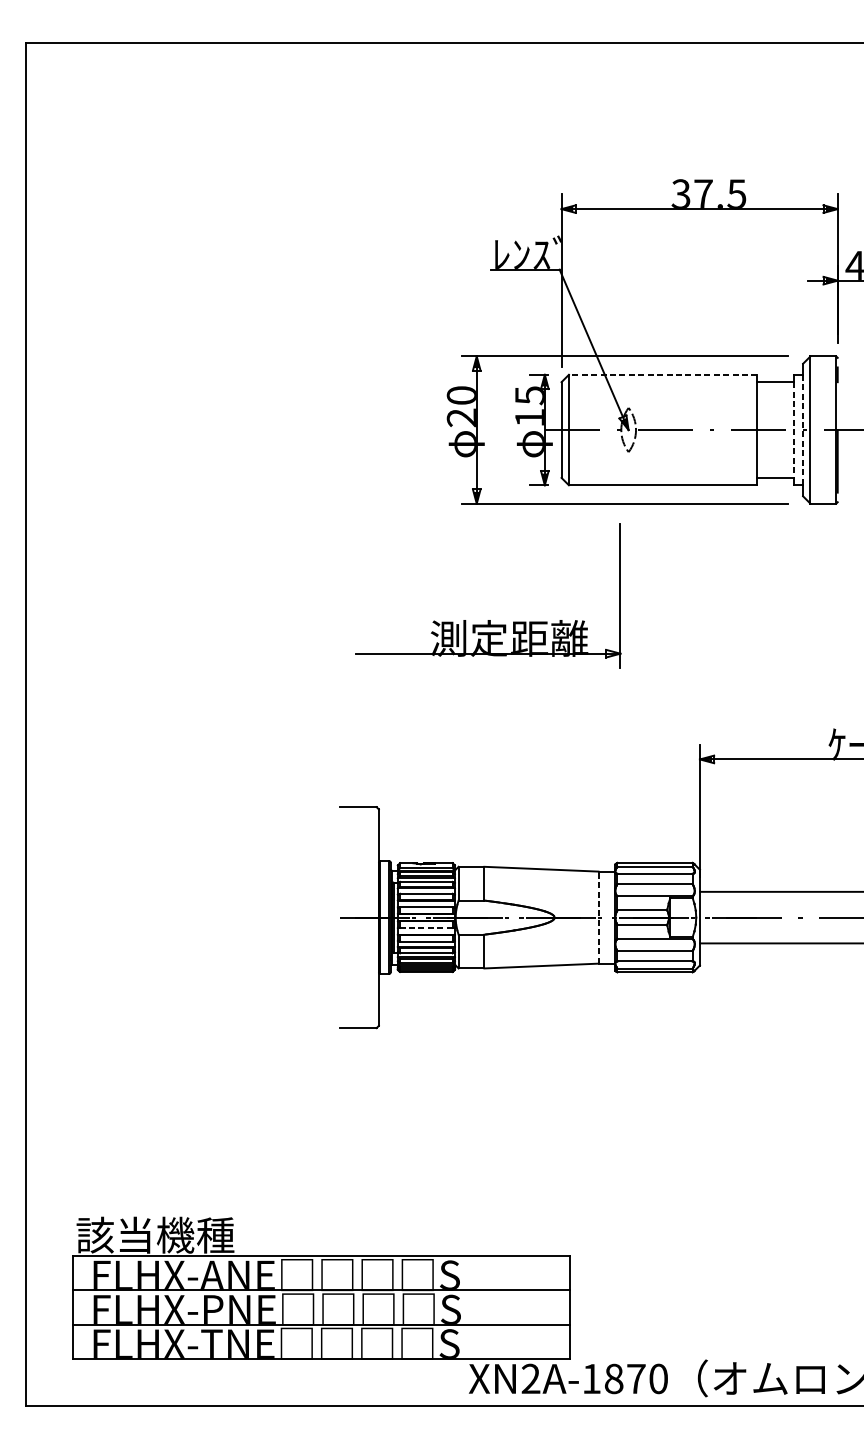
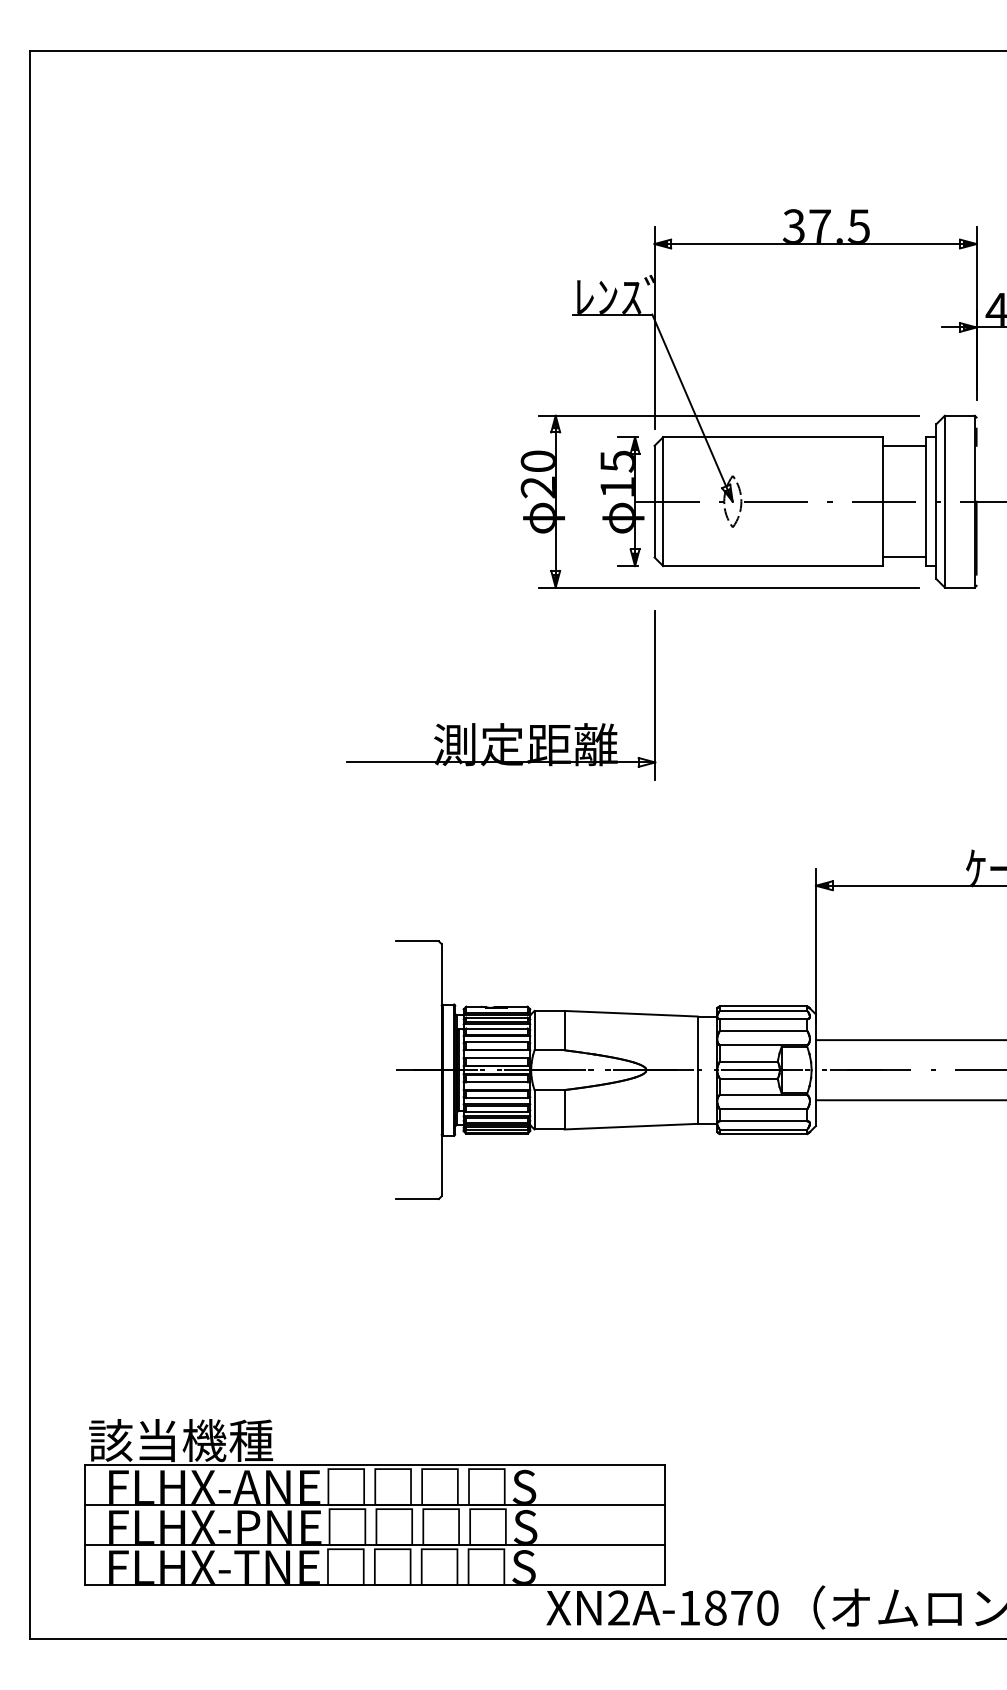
line: (663, 375) -> (773, 437), dashed -> solid
line: (793, 429) -> (925, 501), dashed -> solid
line: (803, 430) -> (936, 502), dashed -> solid
part: (488, 620) -> (501, 723), moved
line: (598, 917) -> (697, 1070), dashed -> solid
line: (425, 928) -> (496, 1082), dashed -> solid

